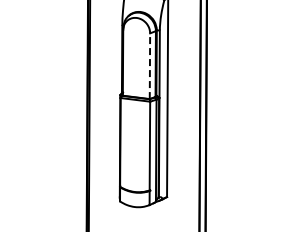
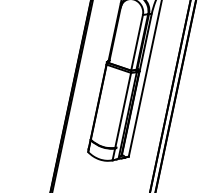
line: (149, 66) -> (136, 42), dashed -> solid

